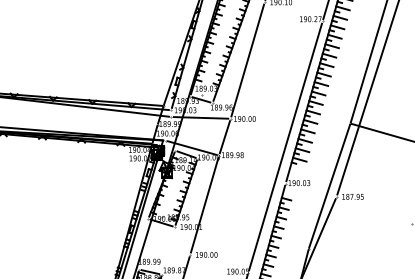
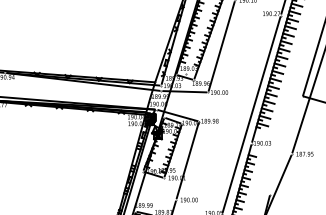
line: (224, 137) -> (203, 107), removed
line: (329, 185) -> (286, 145), removed

